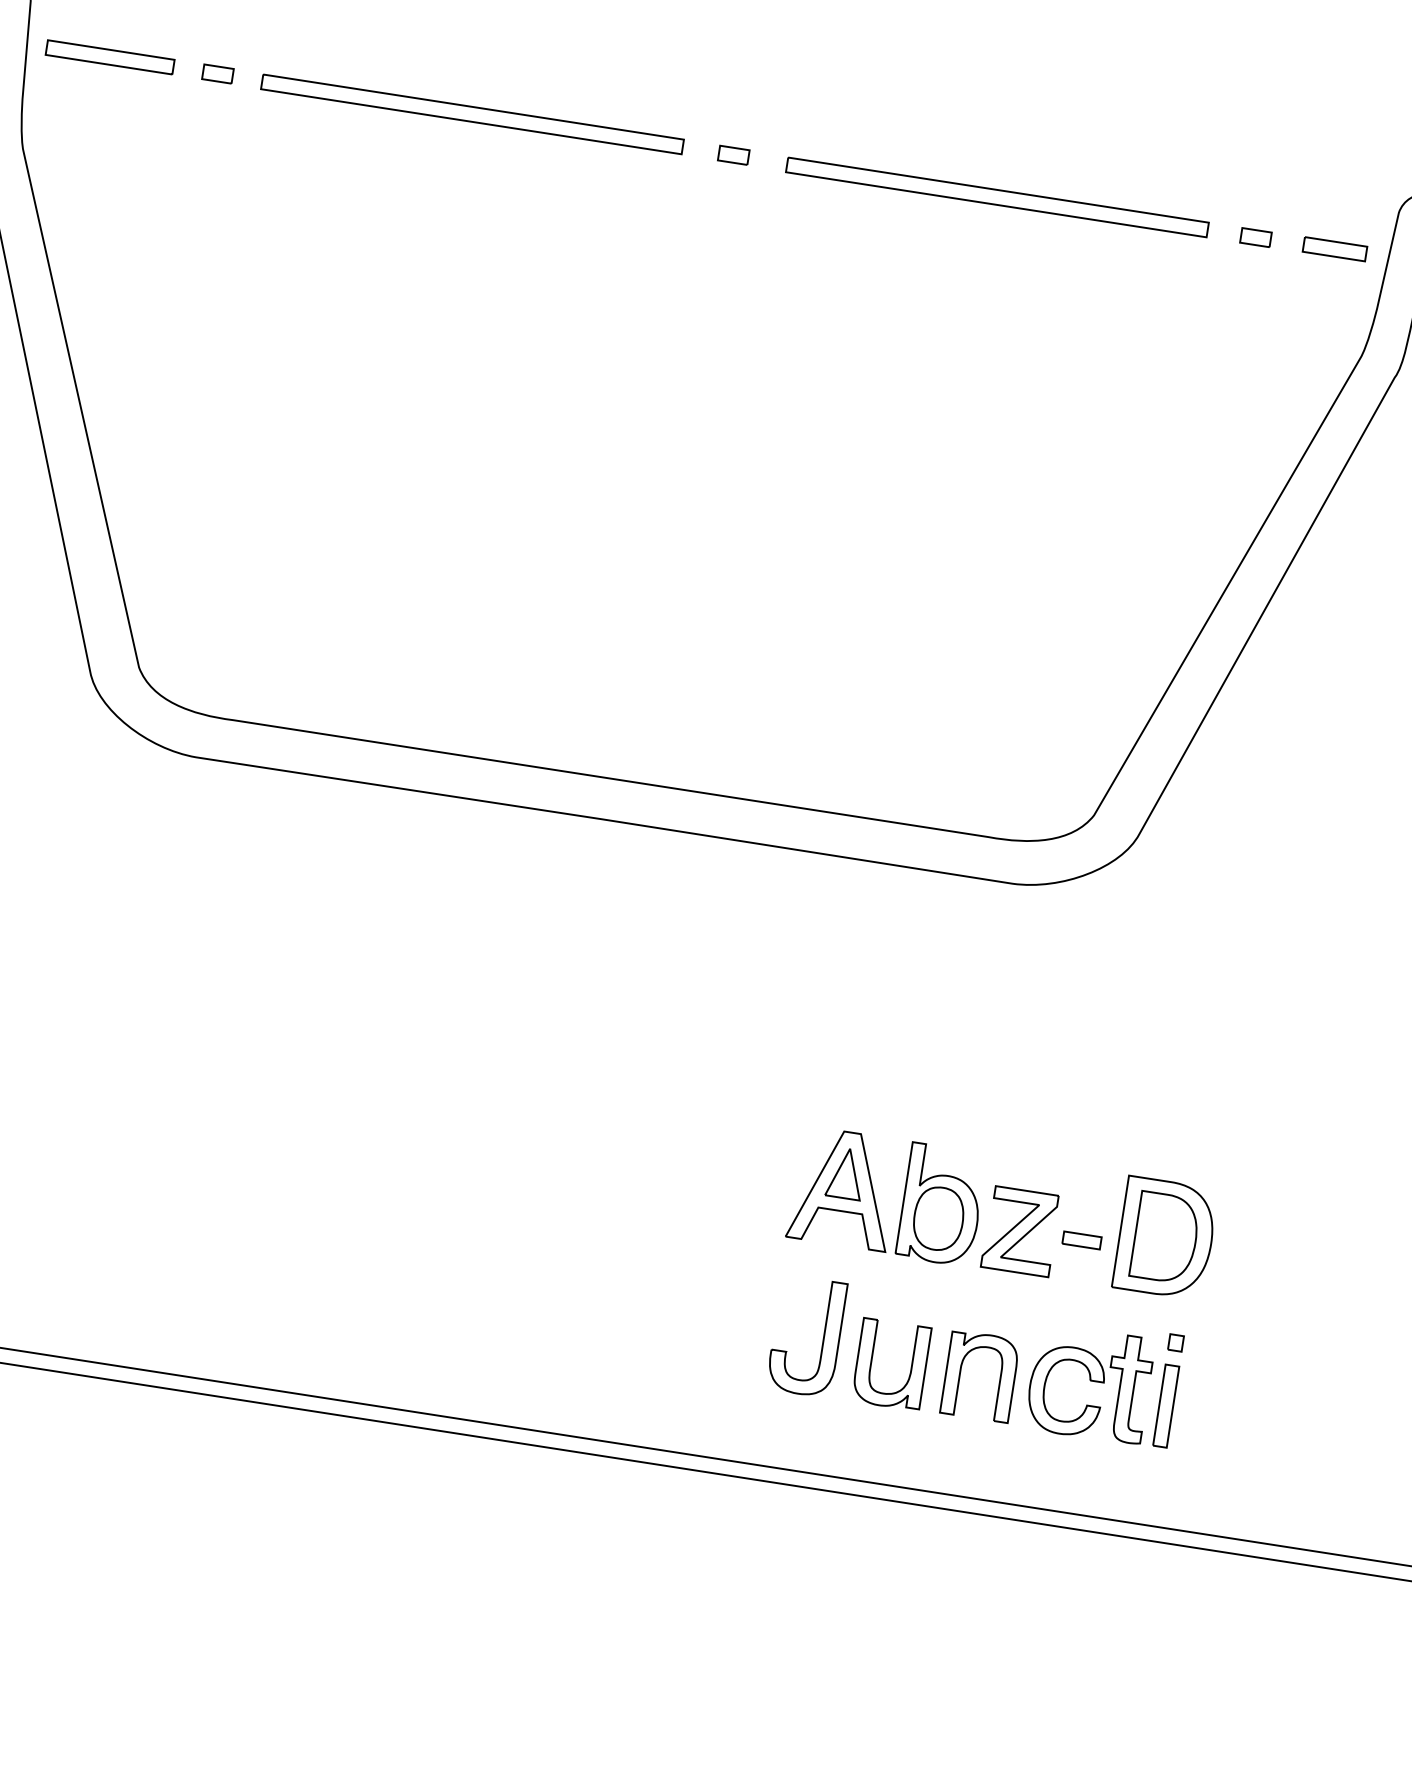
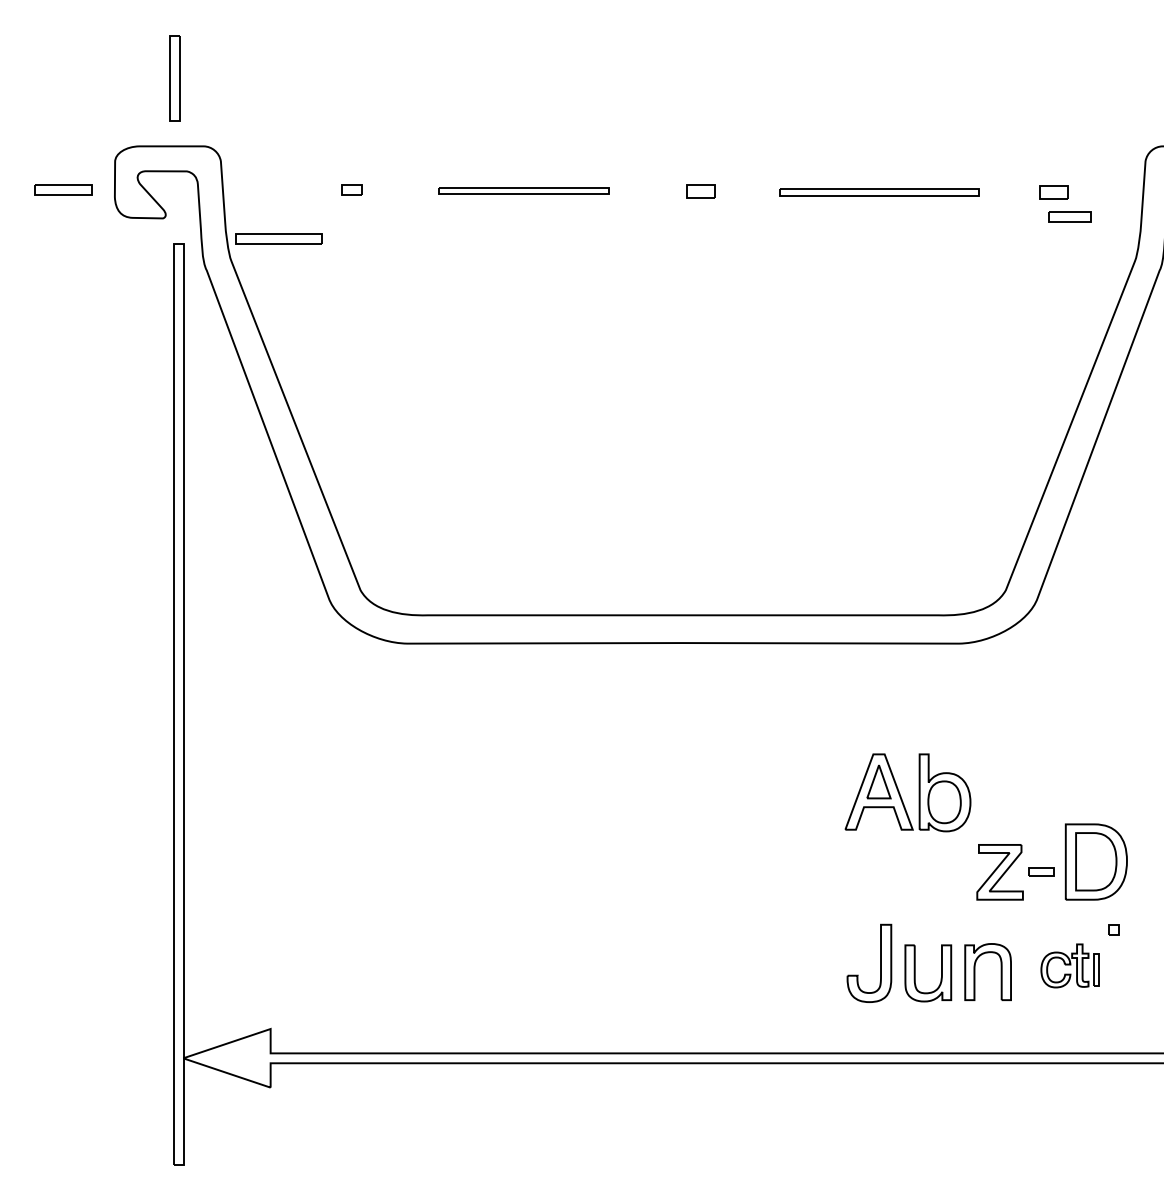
part: (109, 55) -> (278, 238), moved
part: (471, 113) -> (523, 190), size x0.6
part: (733, 153) -> (700, 190), size x1.4
part: (996, 196) -> (878, 191), size x0.7
part: (1255, 236) -> (1053, 191), size x1.4
part: (1334, 248) -> (1069, 216), moved
part: (875, 1195) -> (900, 793), moved
part: (1103, 1385) -> (1070, 965), size x0.6

